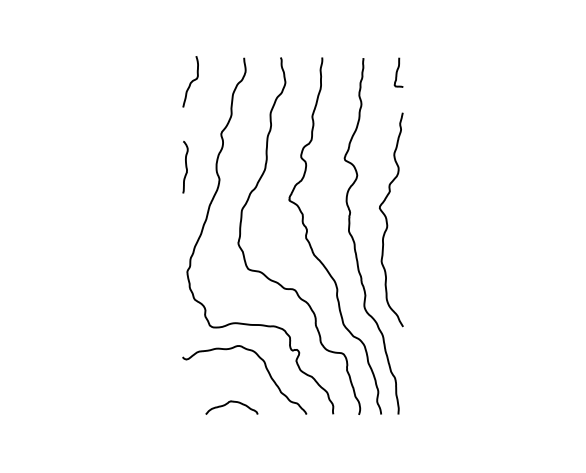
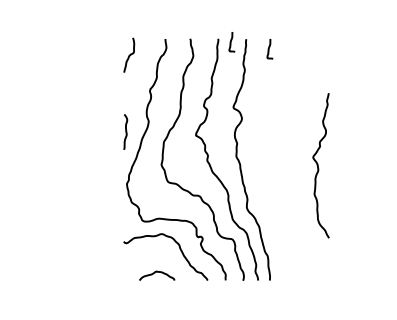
curve: (341, 62) -> (231, 42), added
curve: (185, 166) -> (125, 131), moved
curve: (387, 219) -> (318, 165), moved

